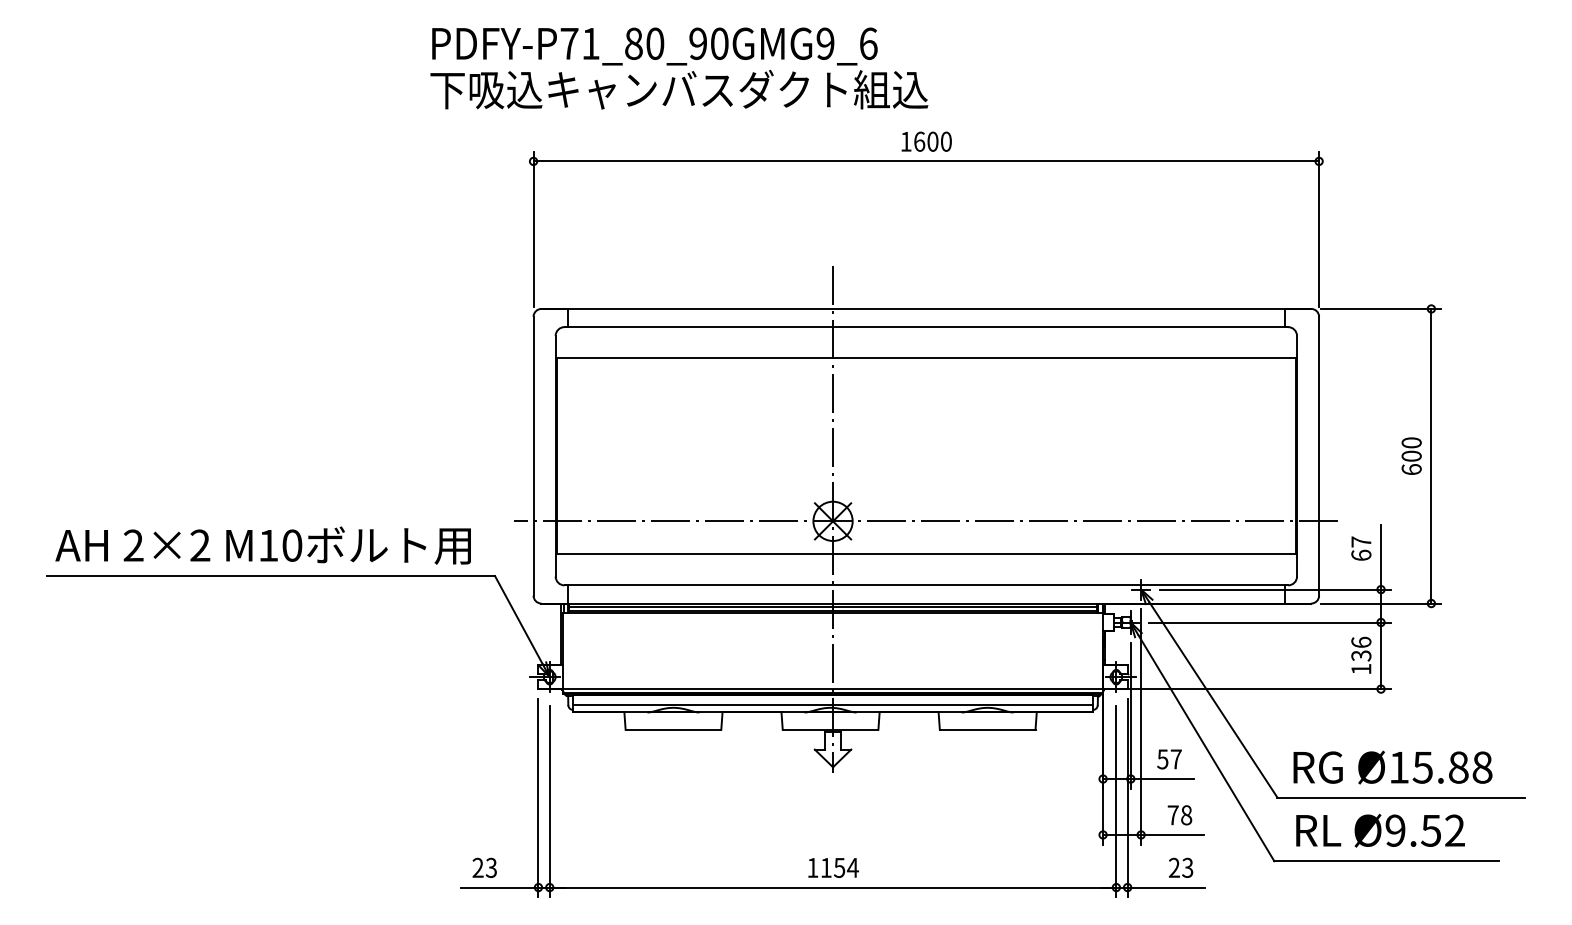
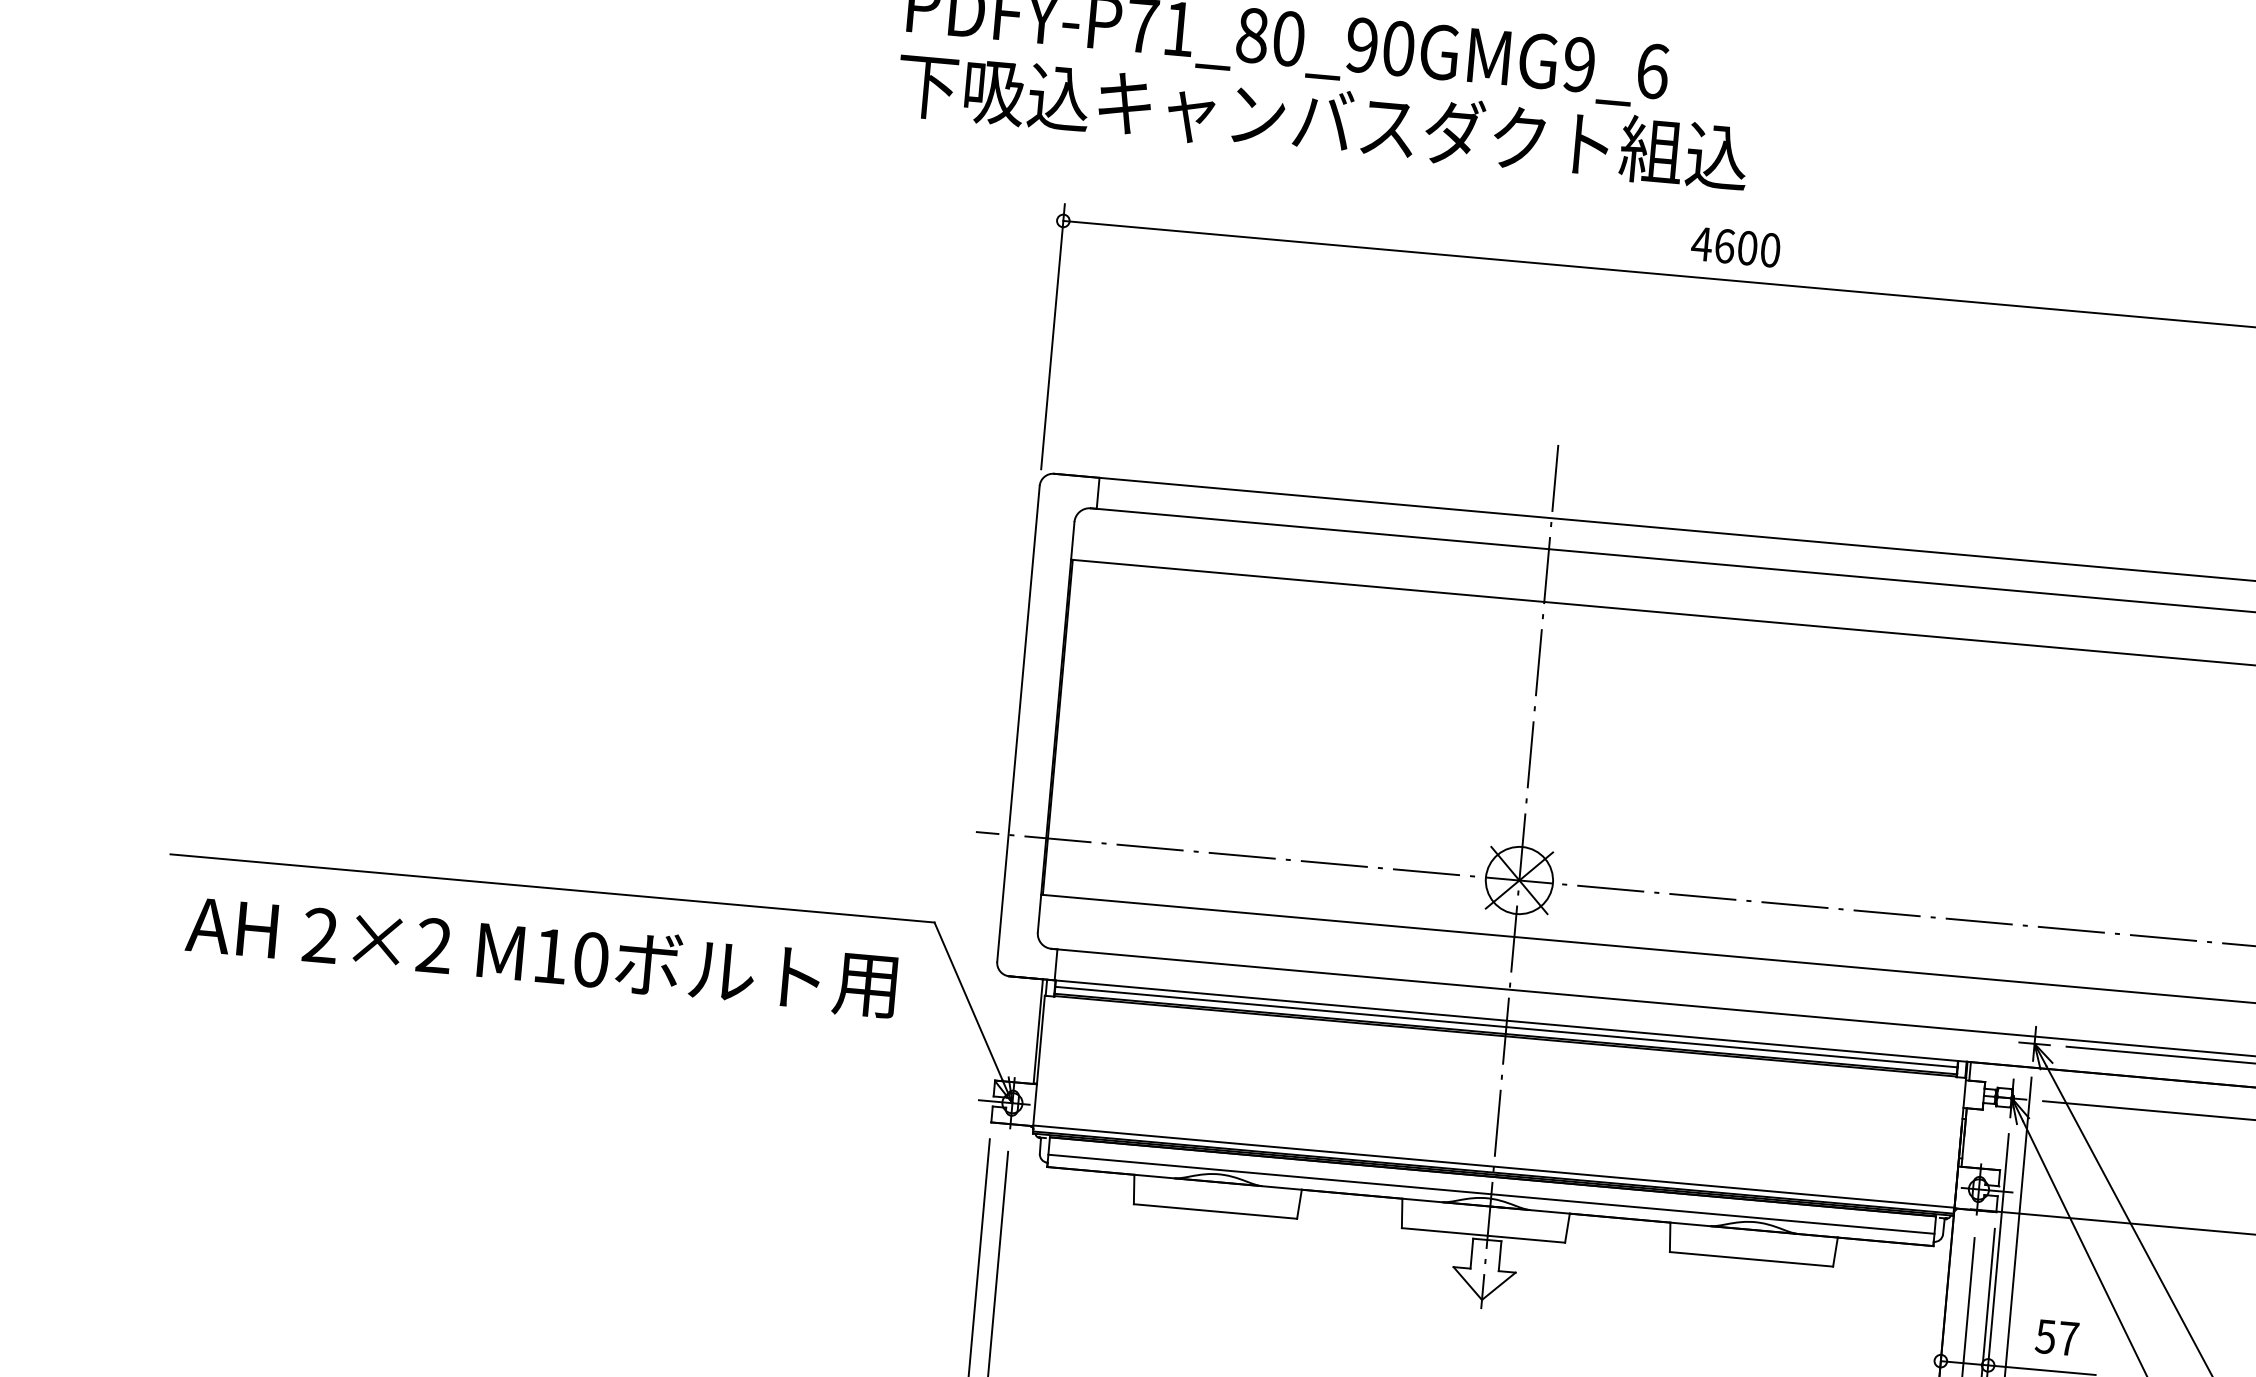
text: (906, 141) -> (1702, 243), 1600 -> 4600
text: (262, 545) -> (540, 955), moved

